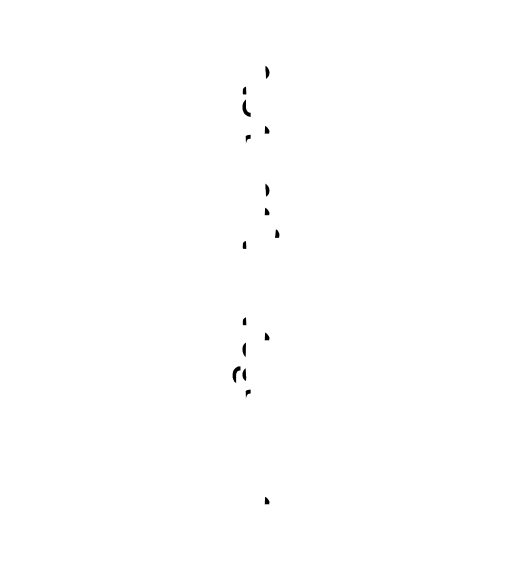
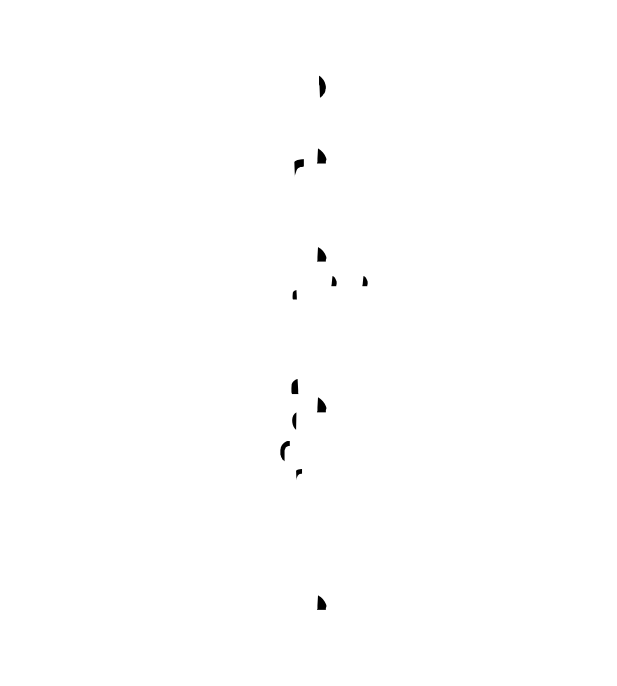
part: (266, 72) -> (321, 86), size x1.4
part: (246, 101) -> (296, 122), removed
part: (266, 129) -> (321, 155), size x1.6
part: (247, 138) -> (298, 166), size x1.6
fill: (266, 189) -> (321, 228), removed
part: (266, 211) -> (321, 254), size x1.6
part: (302, 233) -> (364, 281), added
part: (244, 321) -> (294, 386), size x1.6
part: (266, 336) -> (321, 404), size x1.6
fill: (244, 374) -> (294, 450), removed
part: (266, 500) -> (321, 602), size x1.6

